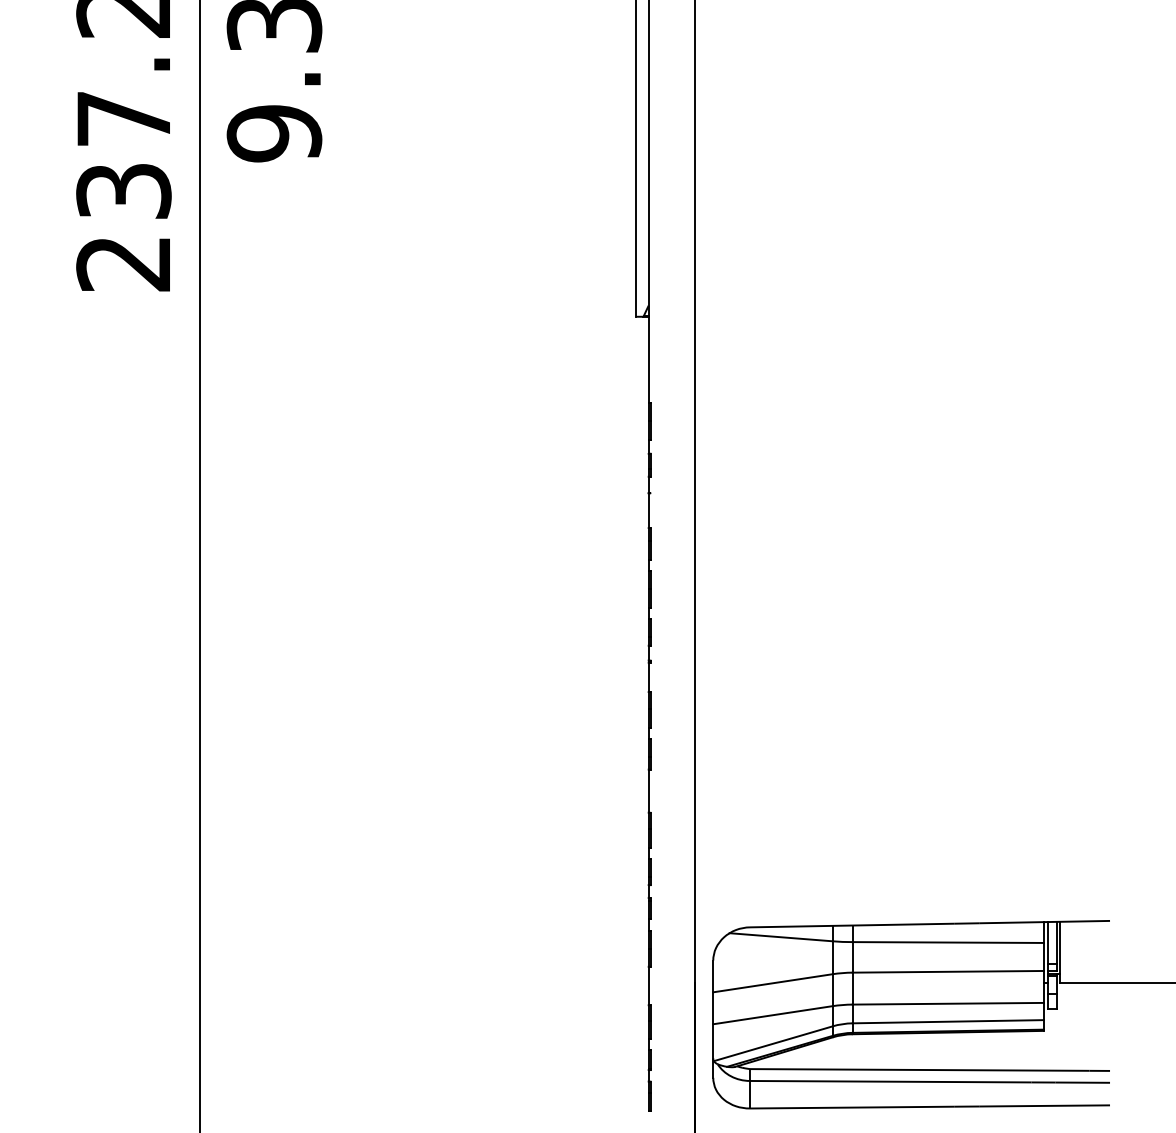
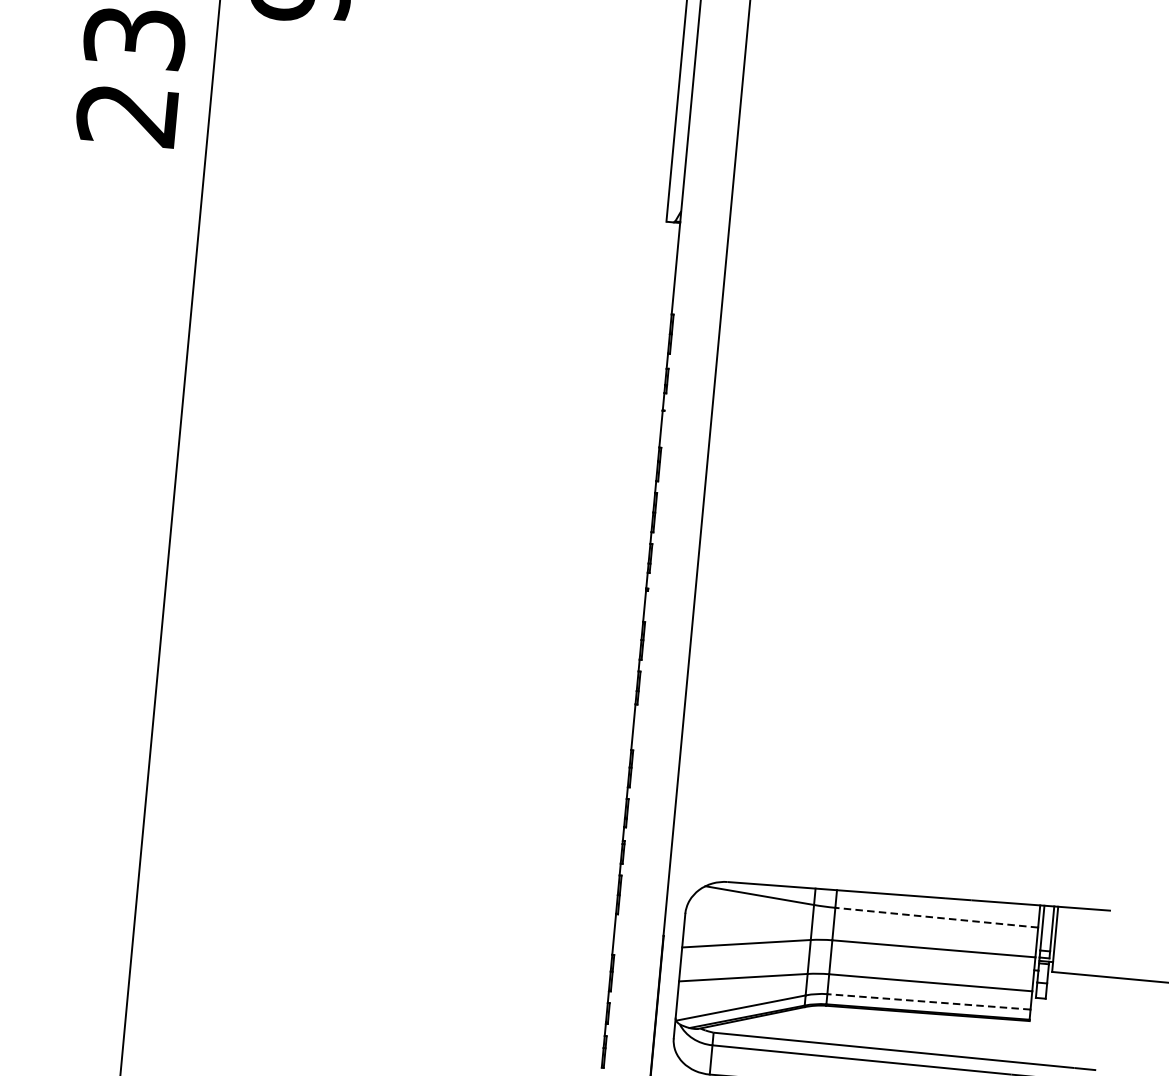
line: (947, 942) -> (936, 917), solid -> dashed
line: (947, 1021) -> (928, 1001), solid -> dashed

